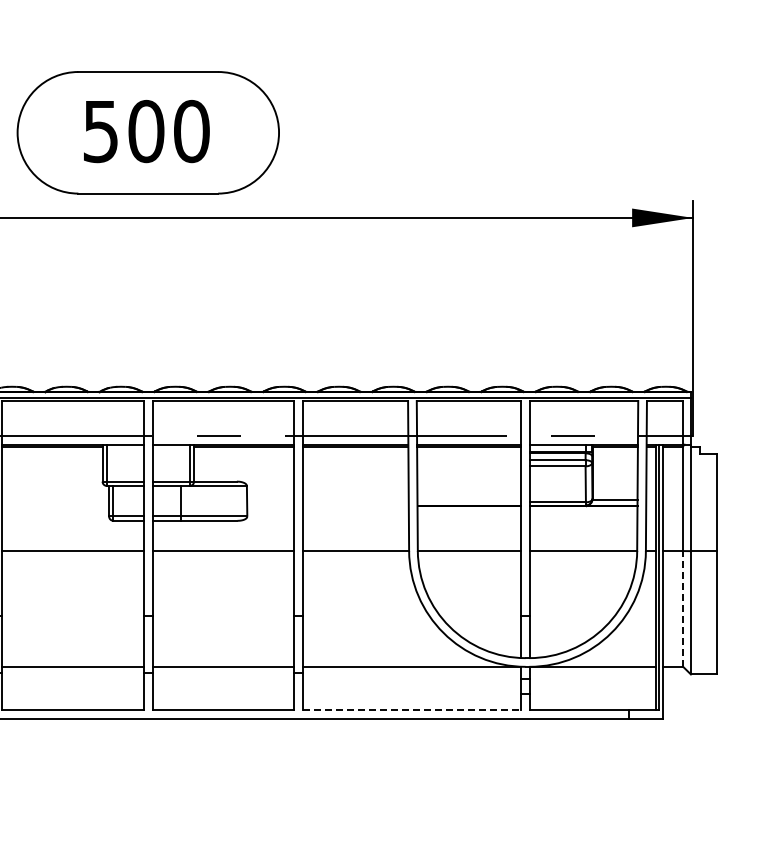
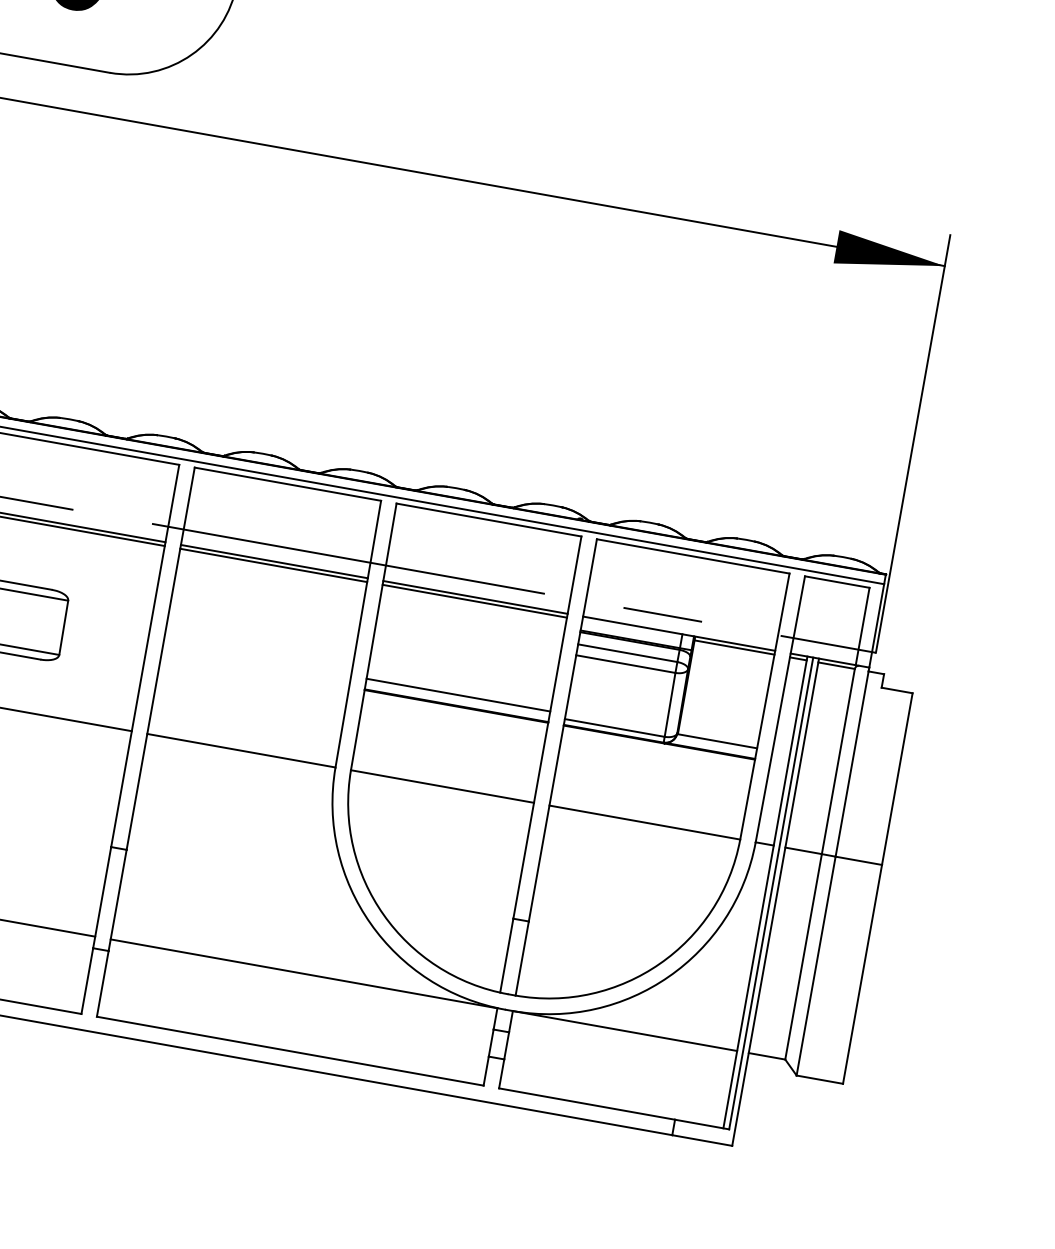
line: (468, 499) -> (457, 694), added
line: (683, 608) -> (804, 956), dashed -> solid
line: (412, 710) -> (291, 1051), dashed -> solid

